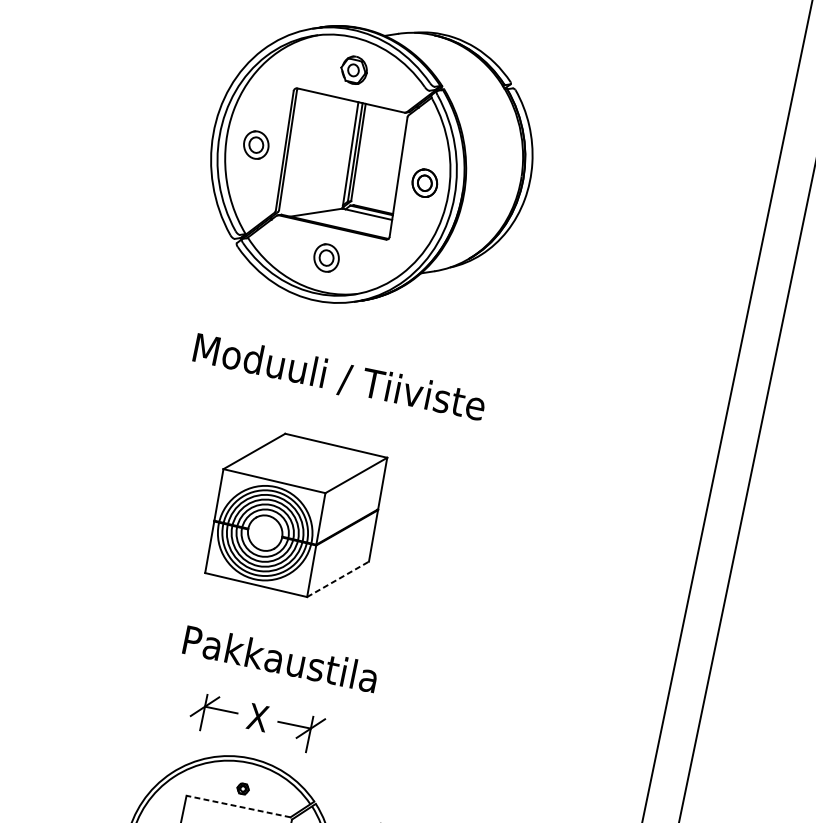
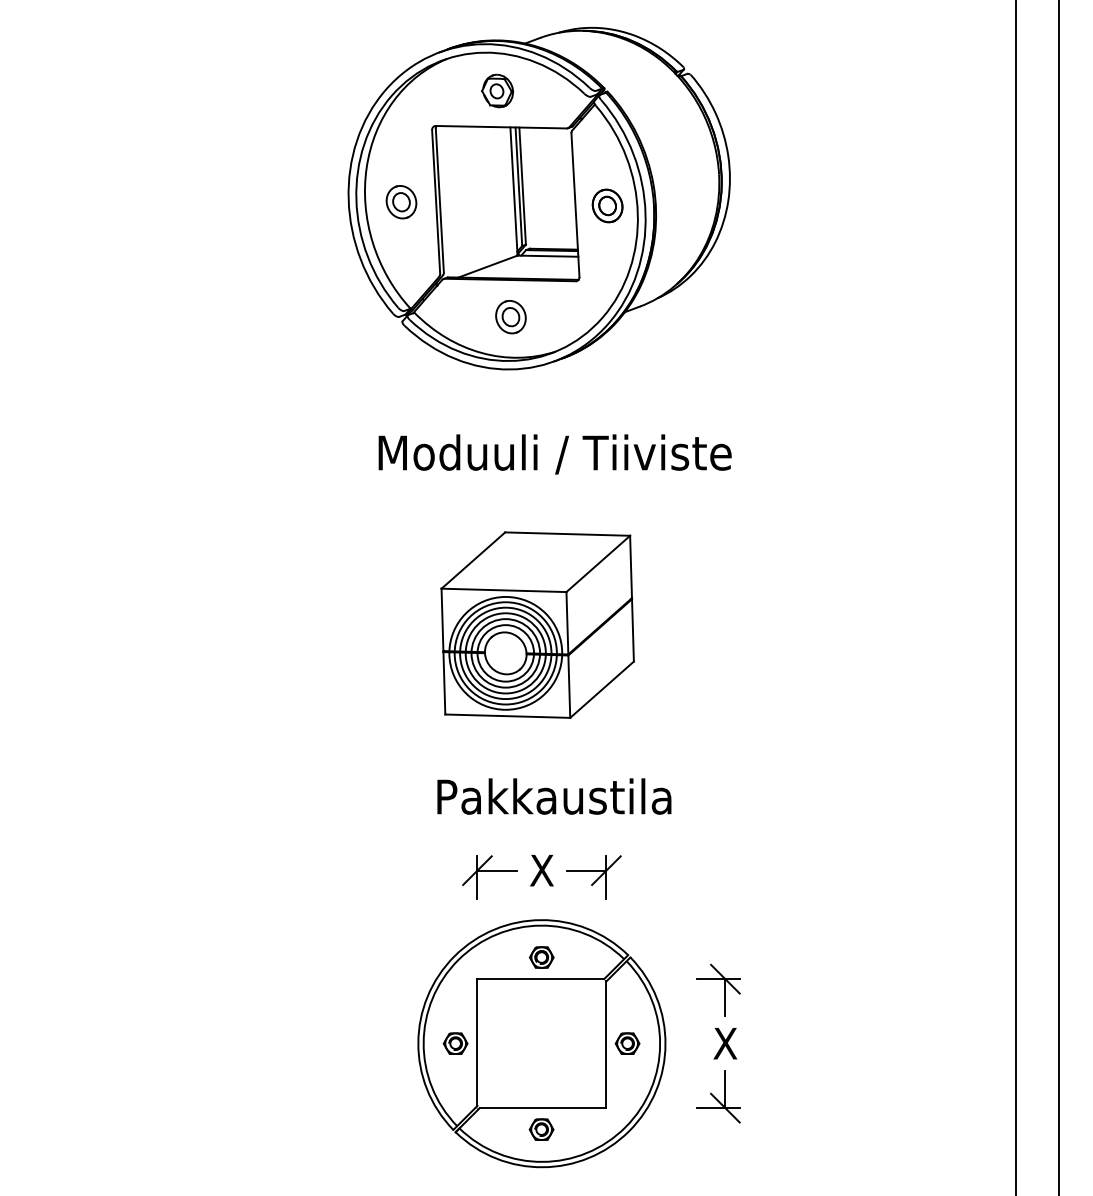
line: (338, 579) -> (602, 689), dashed -> solid
part: (242, 788) -> (541, 957), size x1.67
line: (238, 806) -> (540, 979), dashed -> solid

